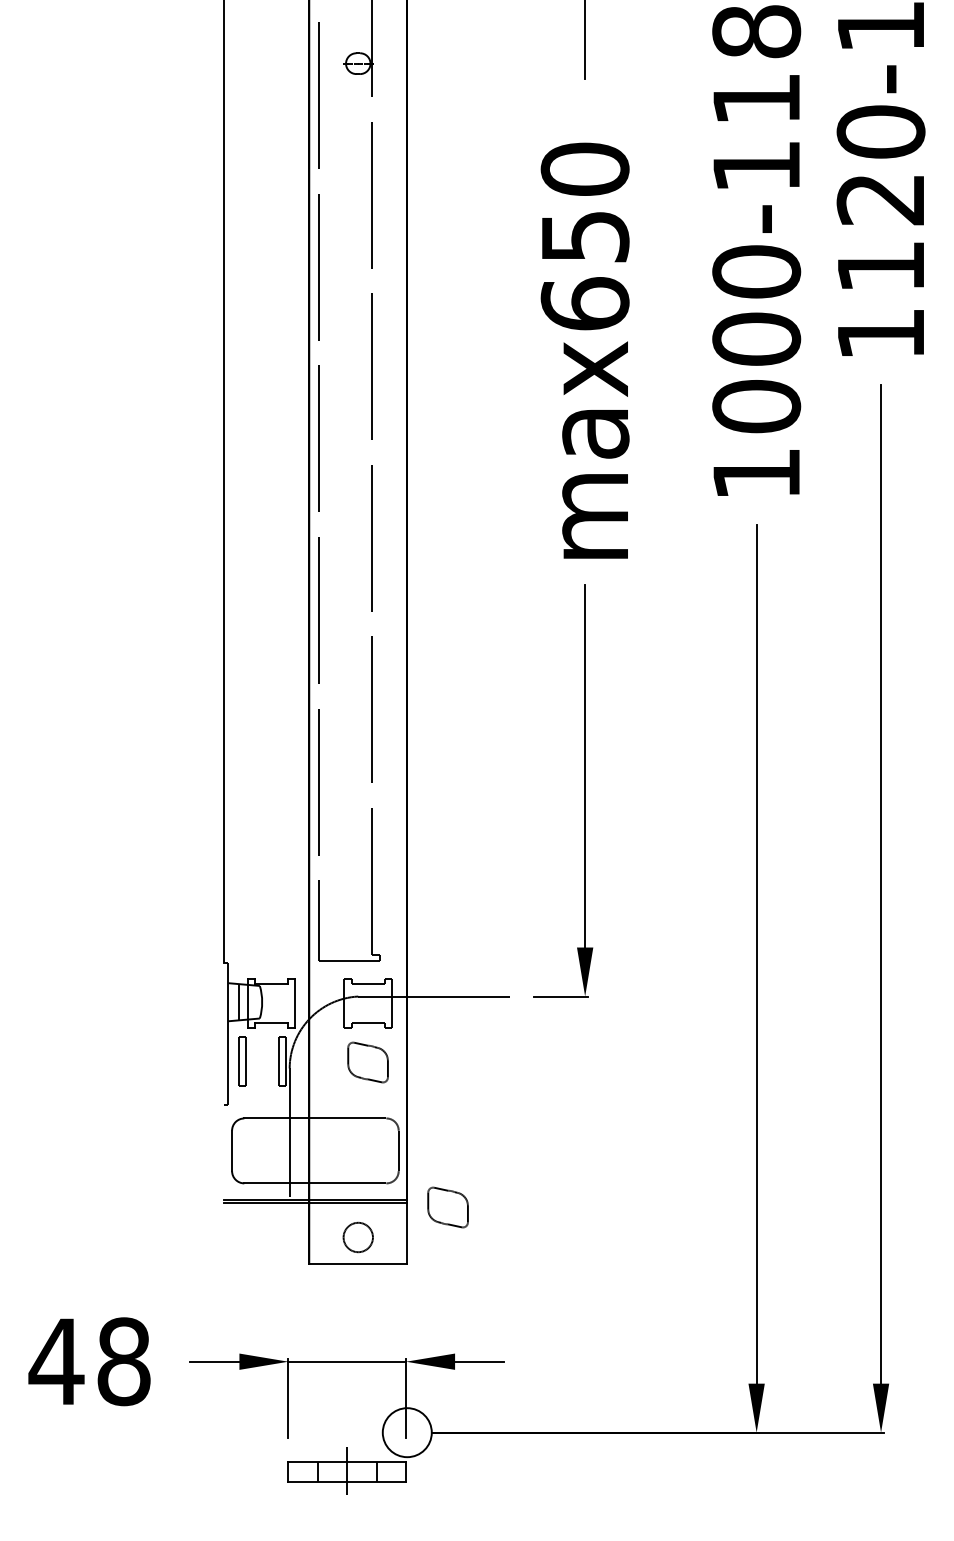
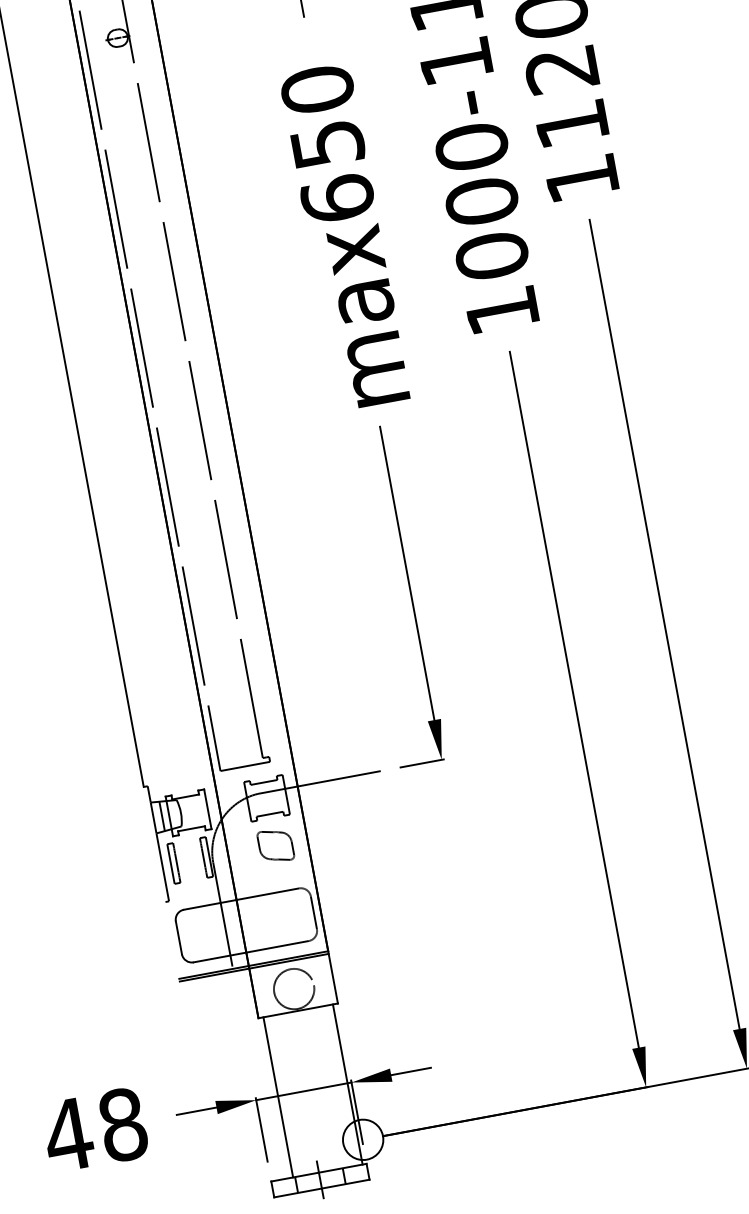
part: (447, 1207) -> (361, 951), removed
circle: (357, 1237) -> (293, 989), size x1.67
line: (315, 1363) -> (278, 1097), added
line: (401, 1363) -> (348, 1084), added

